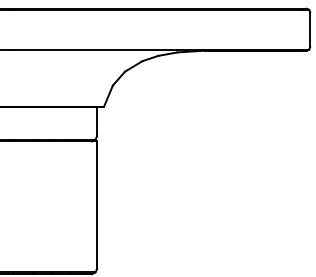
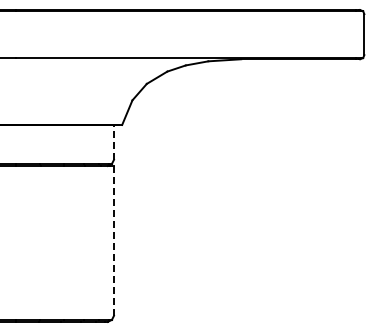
line: (97, 120) -> (114, 141), solid -> dashed
line: (97, 204) -> (114, 240), solid -> dashed

